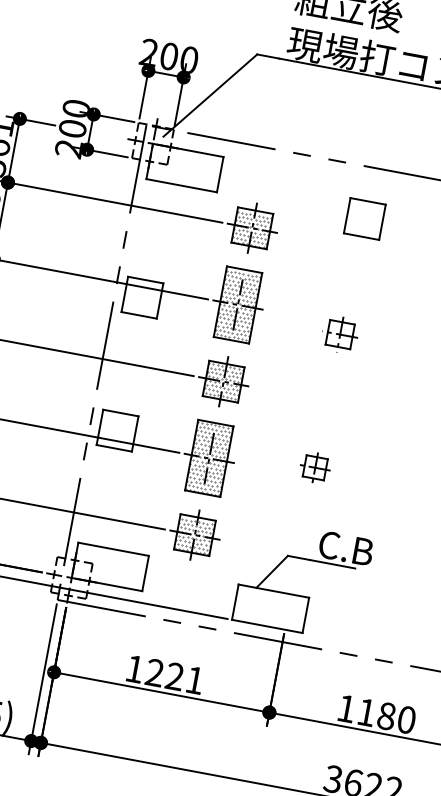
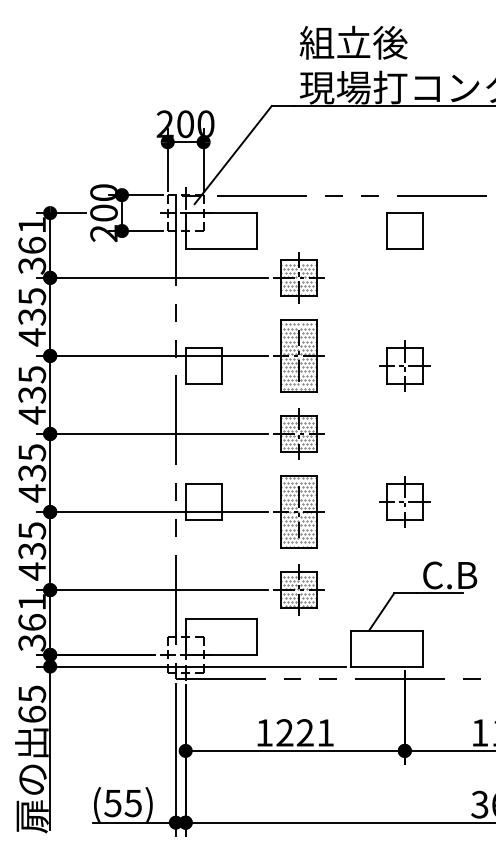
part: (364, 218) -> (404, 230), moved
part: (339, 333) -> (404, 365), size x1.43
part: (314, 467) -> (404, 501), size x1.67

